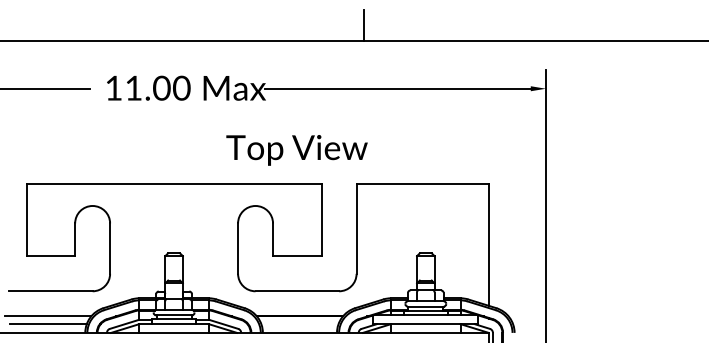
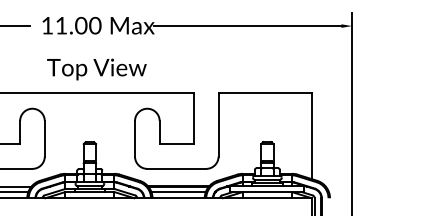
text: (296, 150) -> (96, 69), moved
line: (299, 324) -> (178, 192), added

